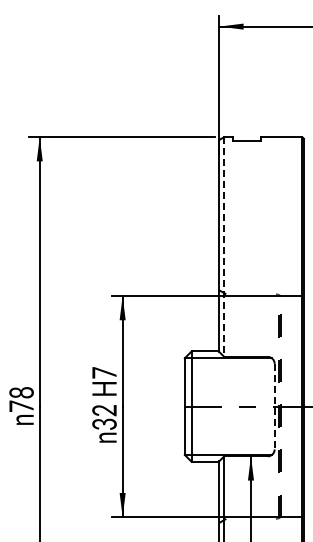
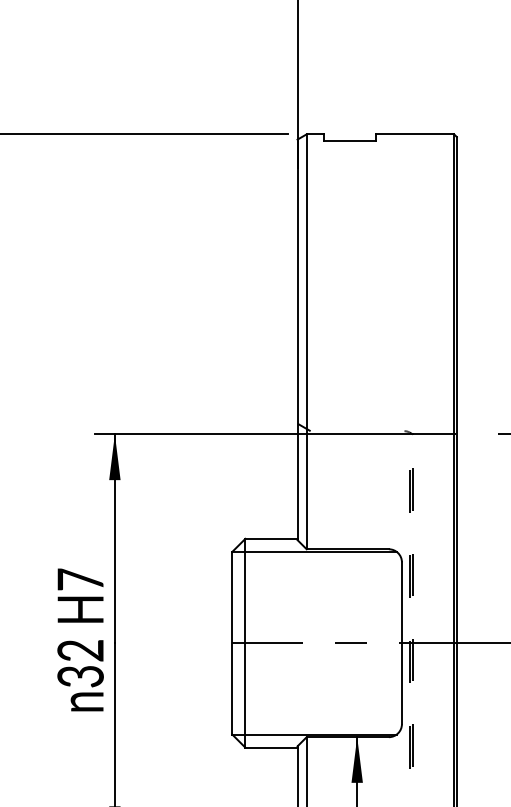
line: (224, 247) -> (307, 342), dashed -> solid
line: (274, 406) -> (401, 642), dashed -> solid

